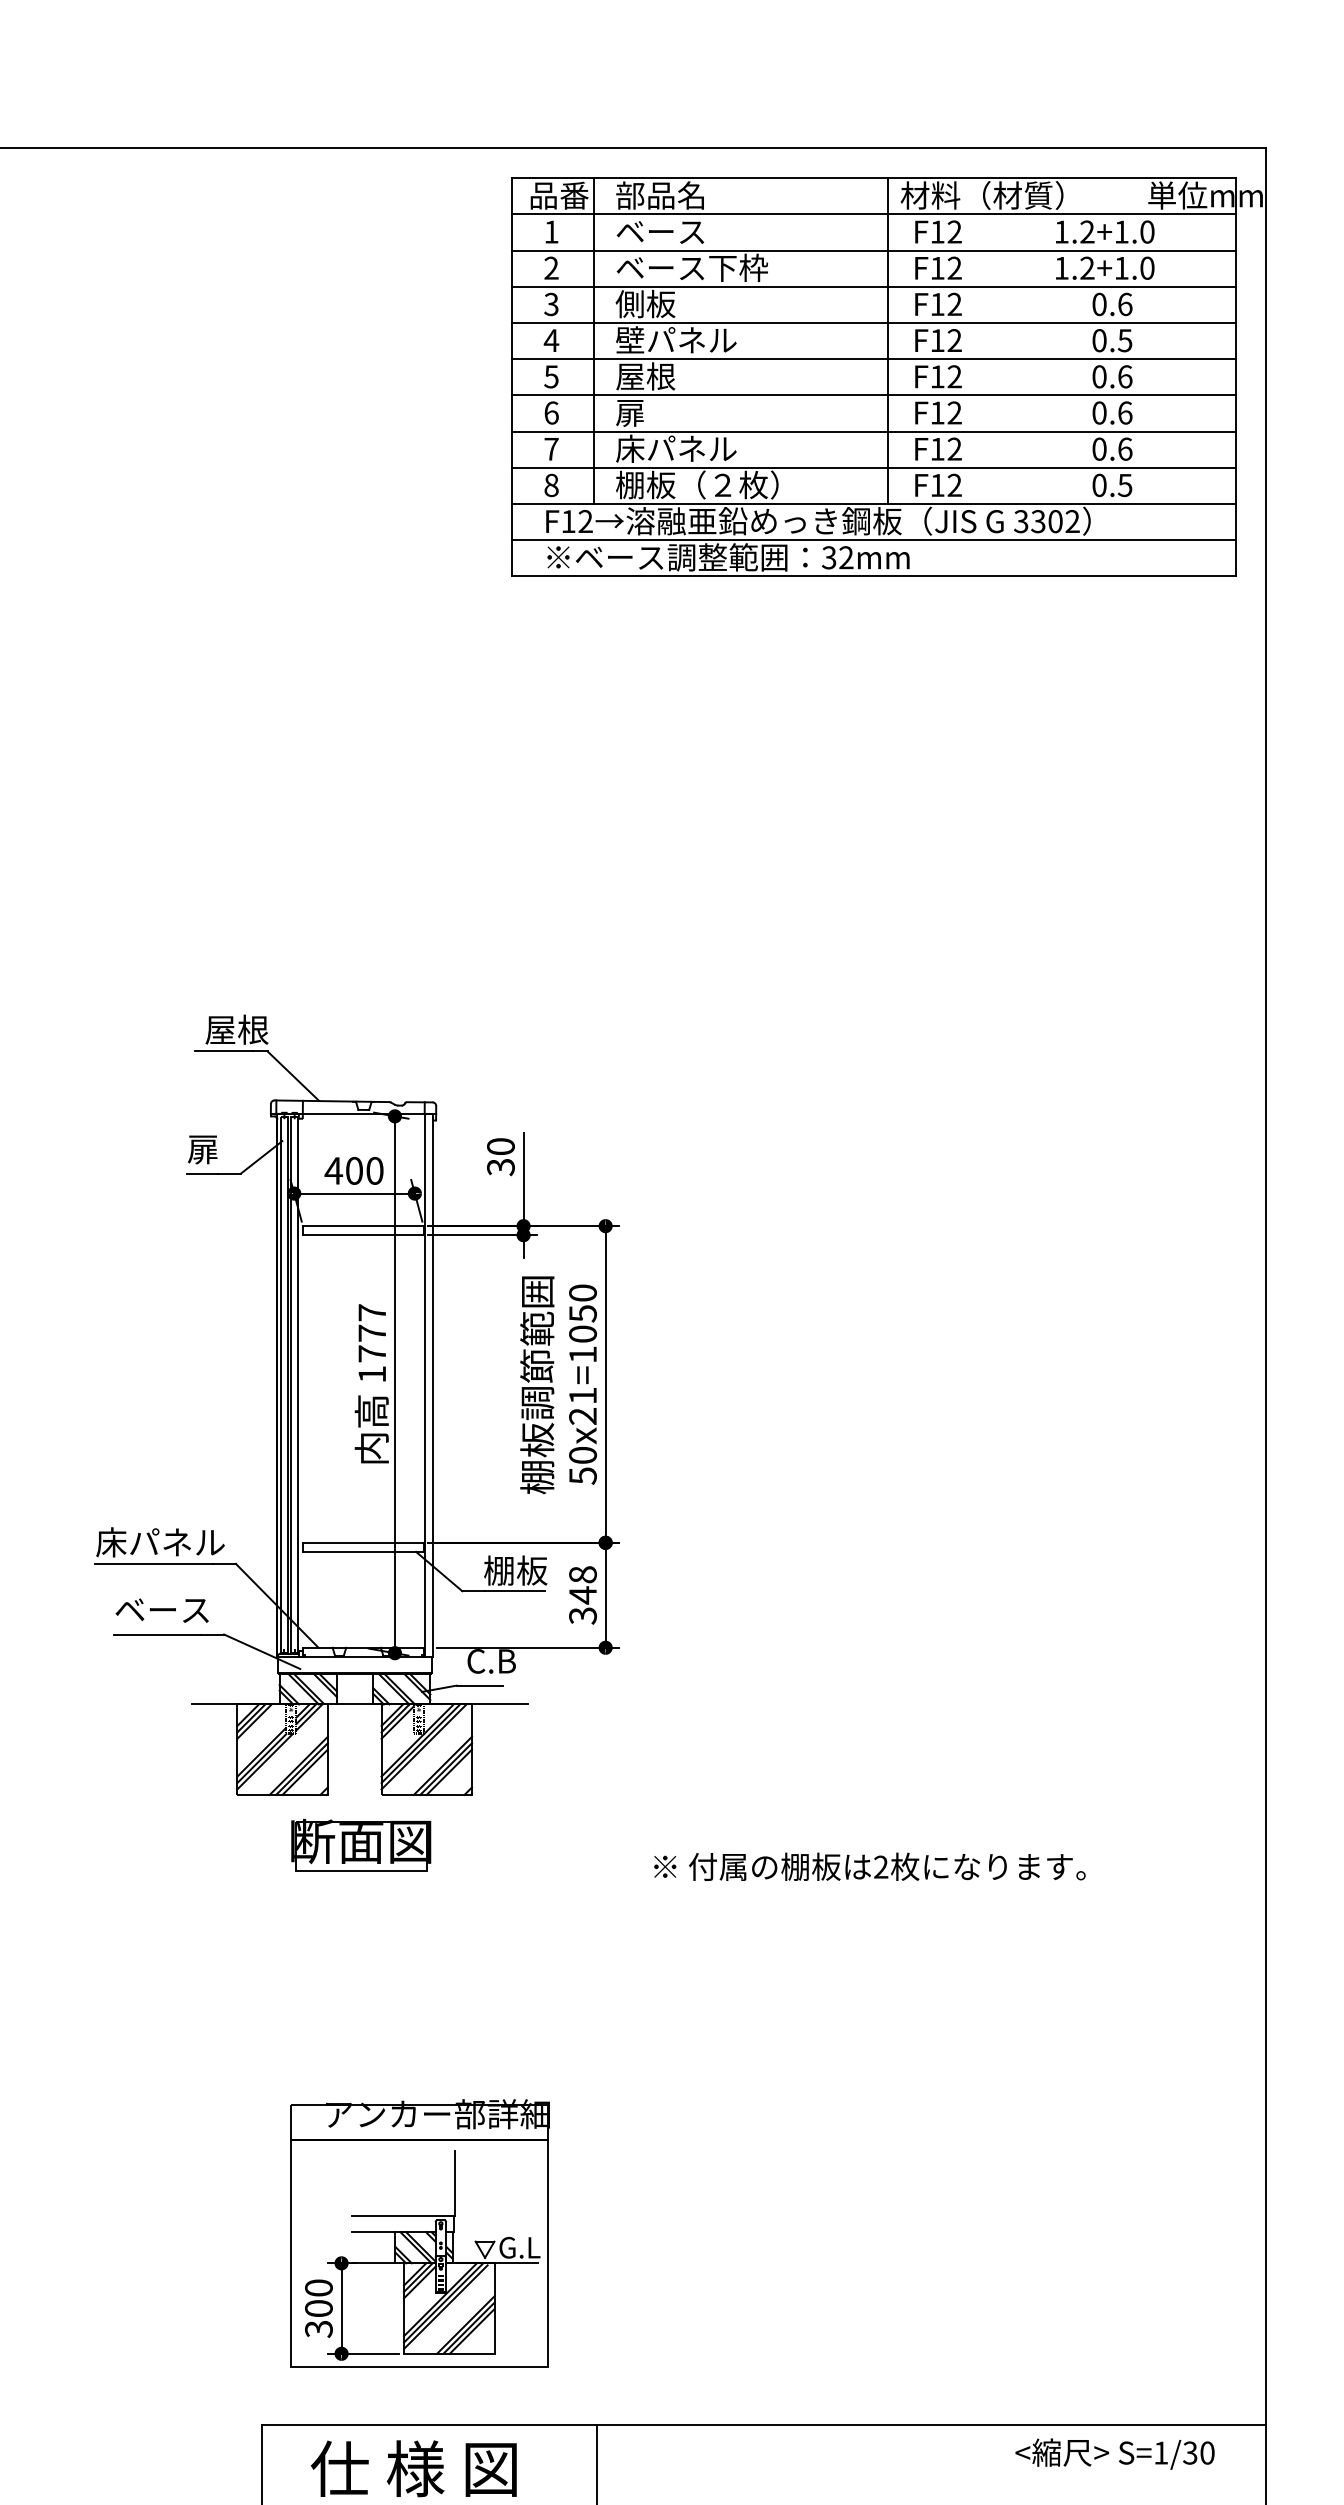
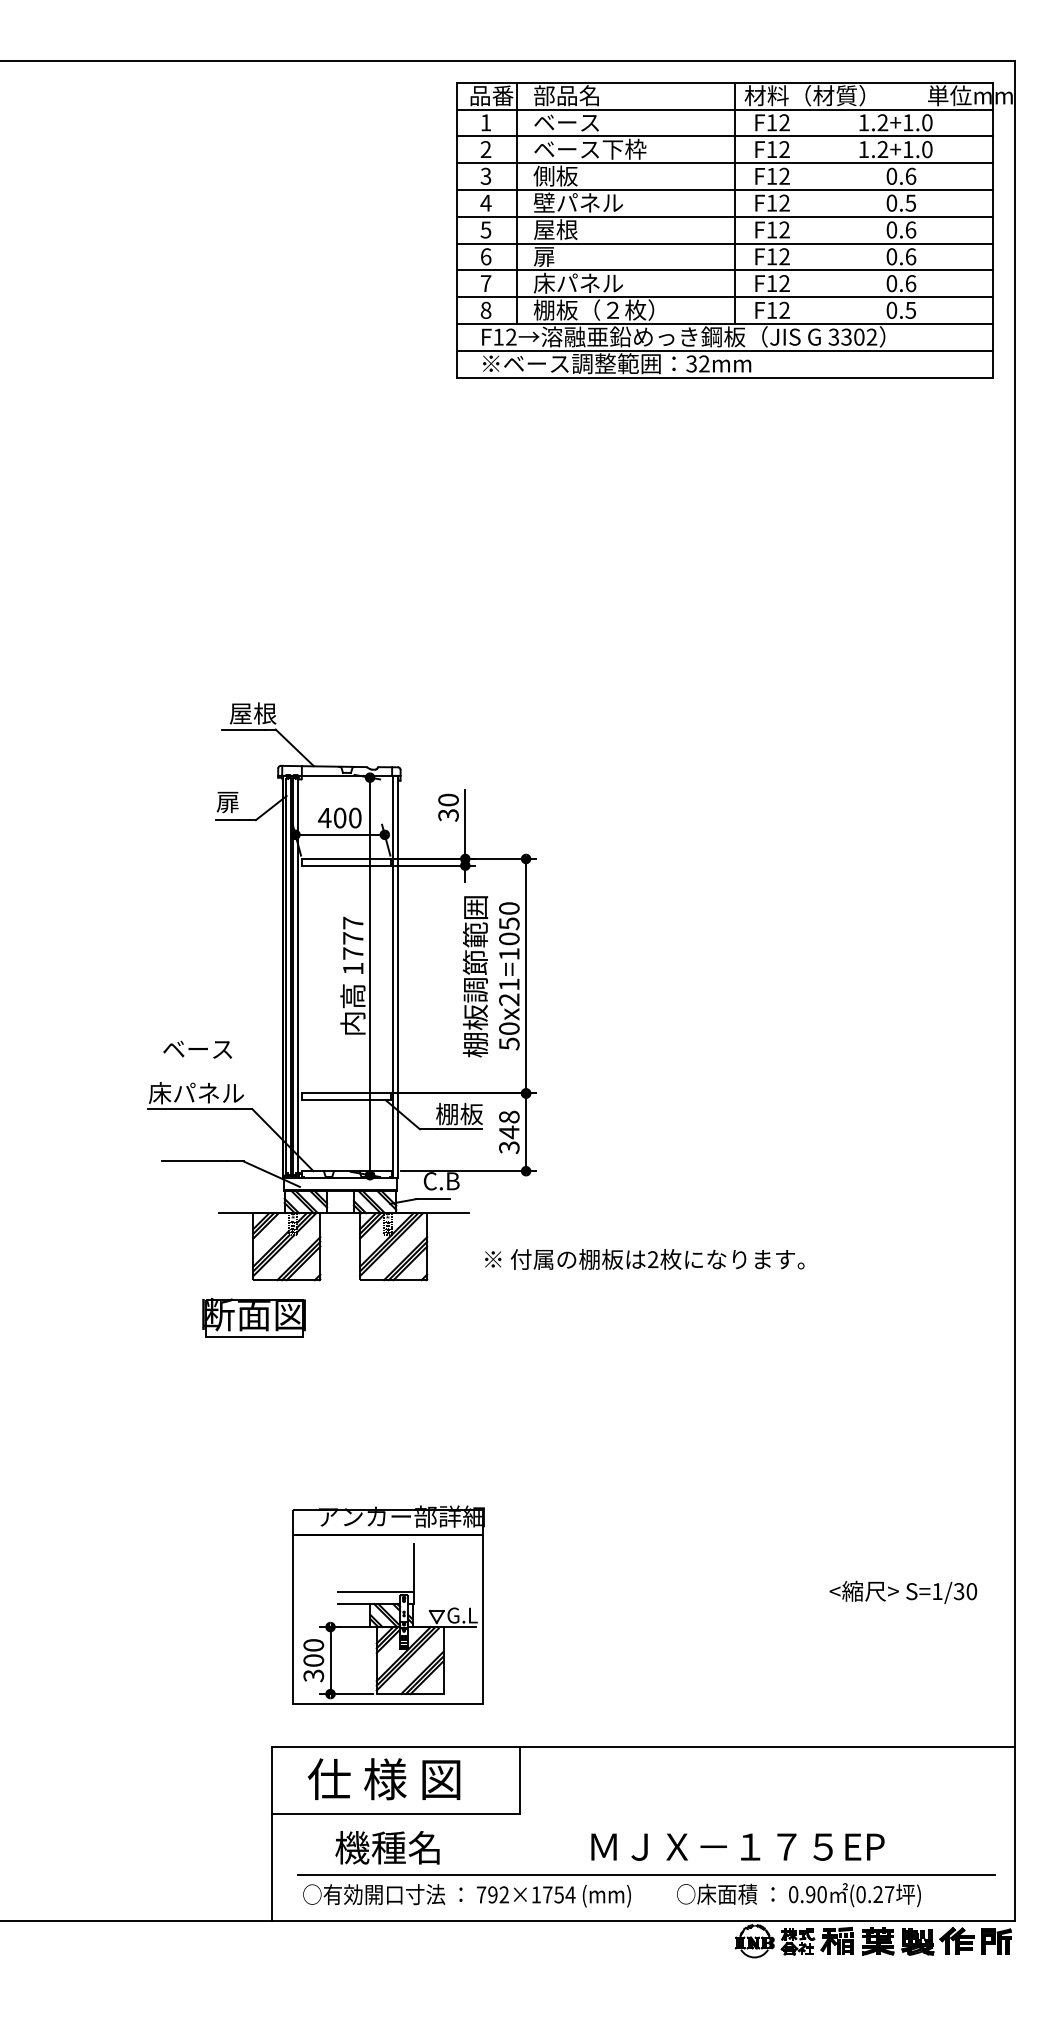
text: (161, 1610) -> (197, 1049), moved
part: (360, 1845) -> (253, 1317), moved
text: (869, 1866) -> (644, 1259), moved
text: (1115, 2452) -> (903, 1591), moved

